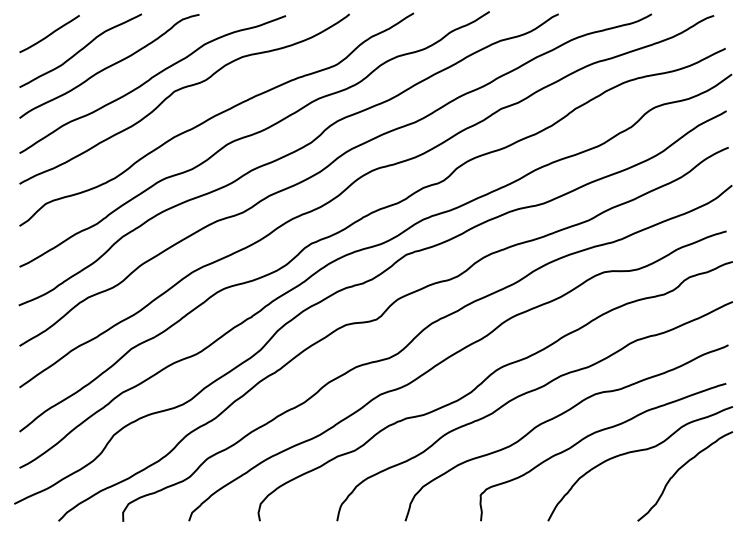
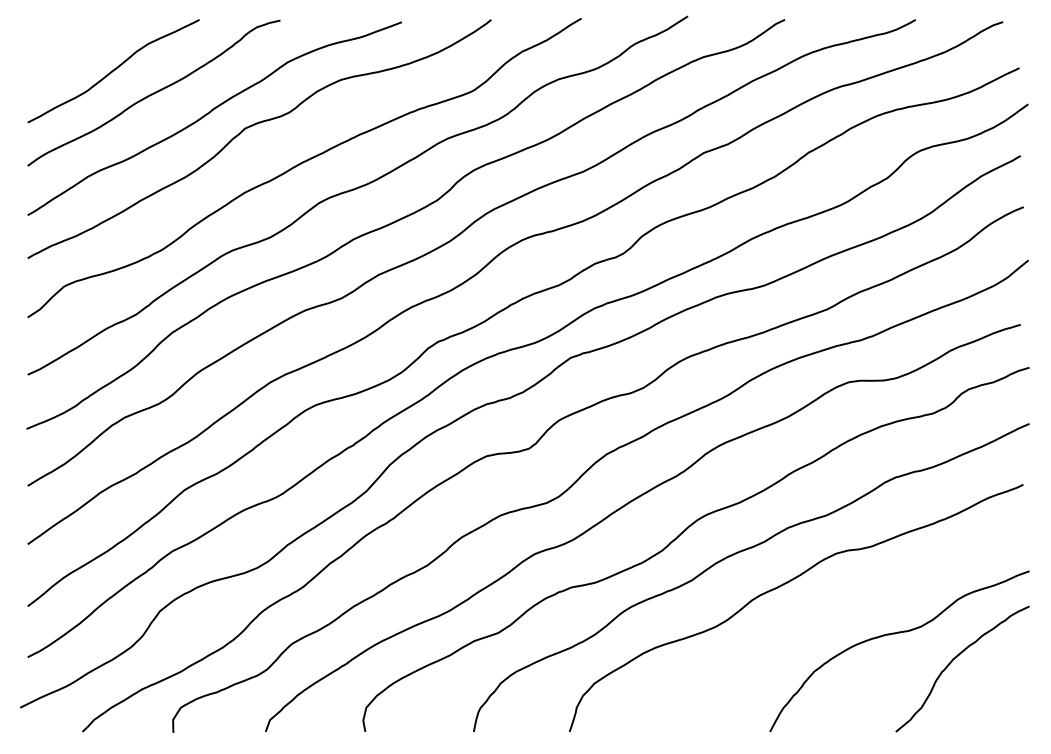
curve: (49, 34) -> (69, 48), removed
curve: (593, 434) -> (833, 610), removed

